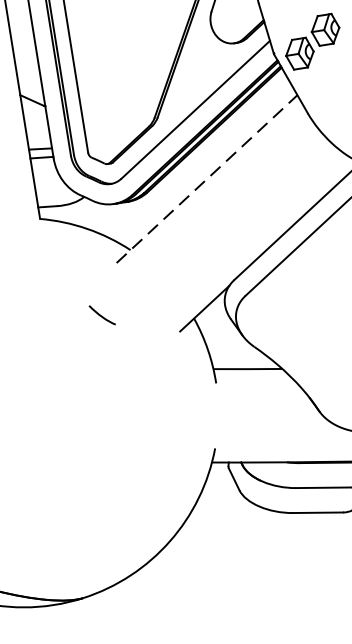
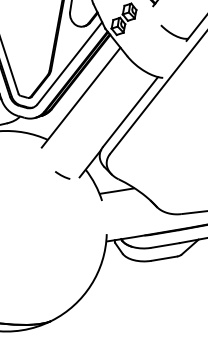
line: (207, 178) -> (81, 97), dashed -> solid
line: (101, 315) -> (62, 175), moved

